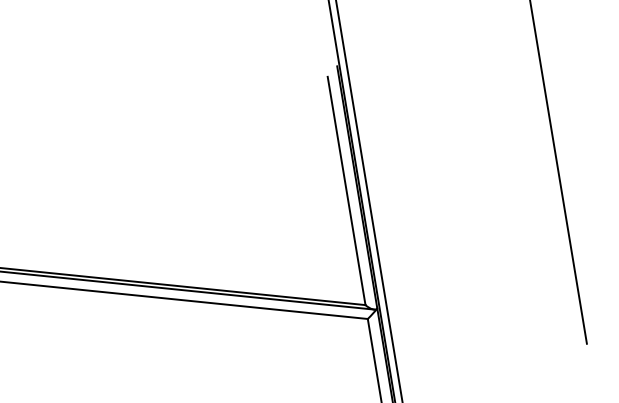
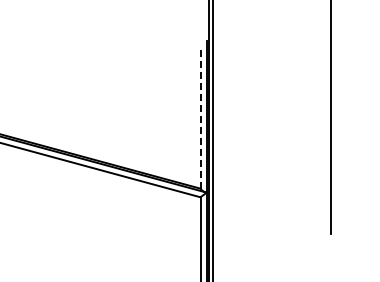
line: (346, 190) -> (200, 117), solid -> dashed

